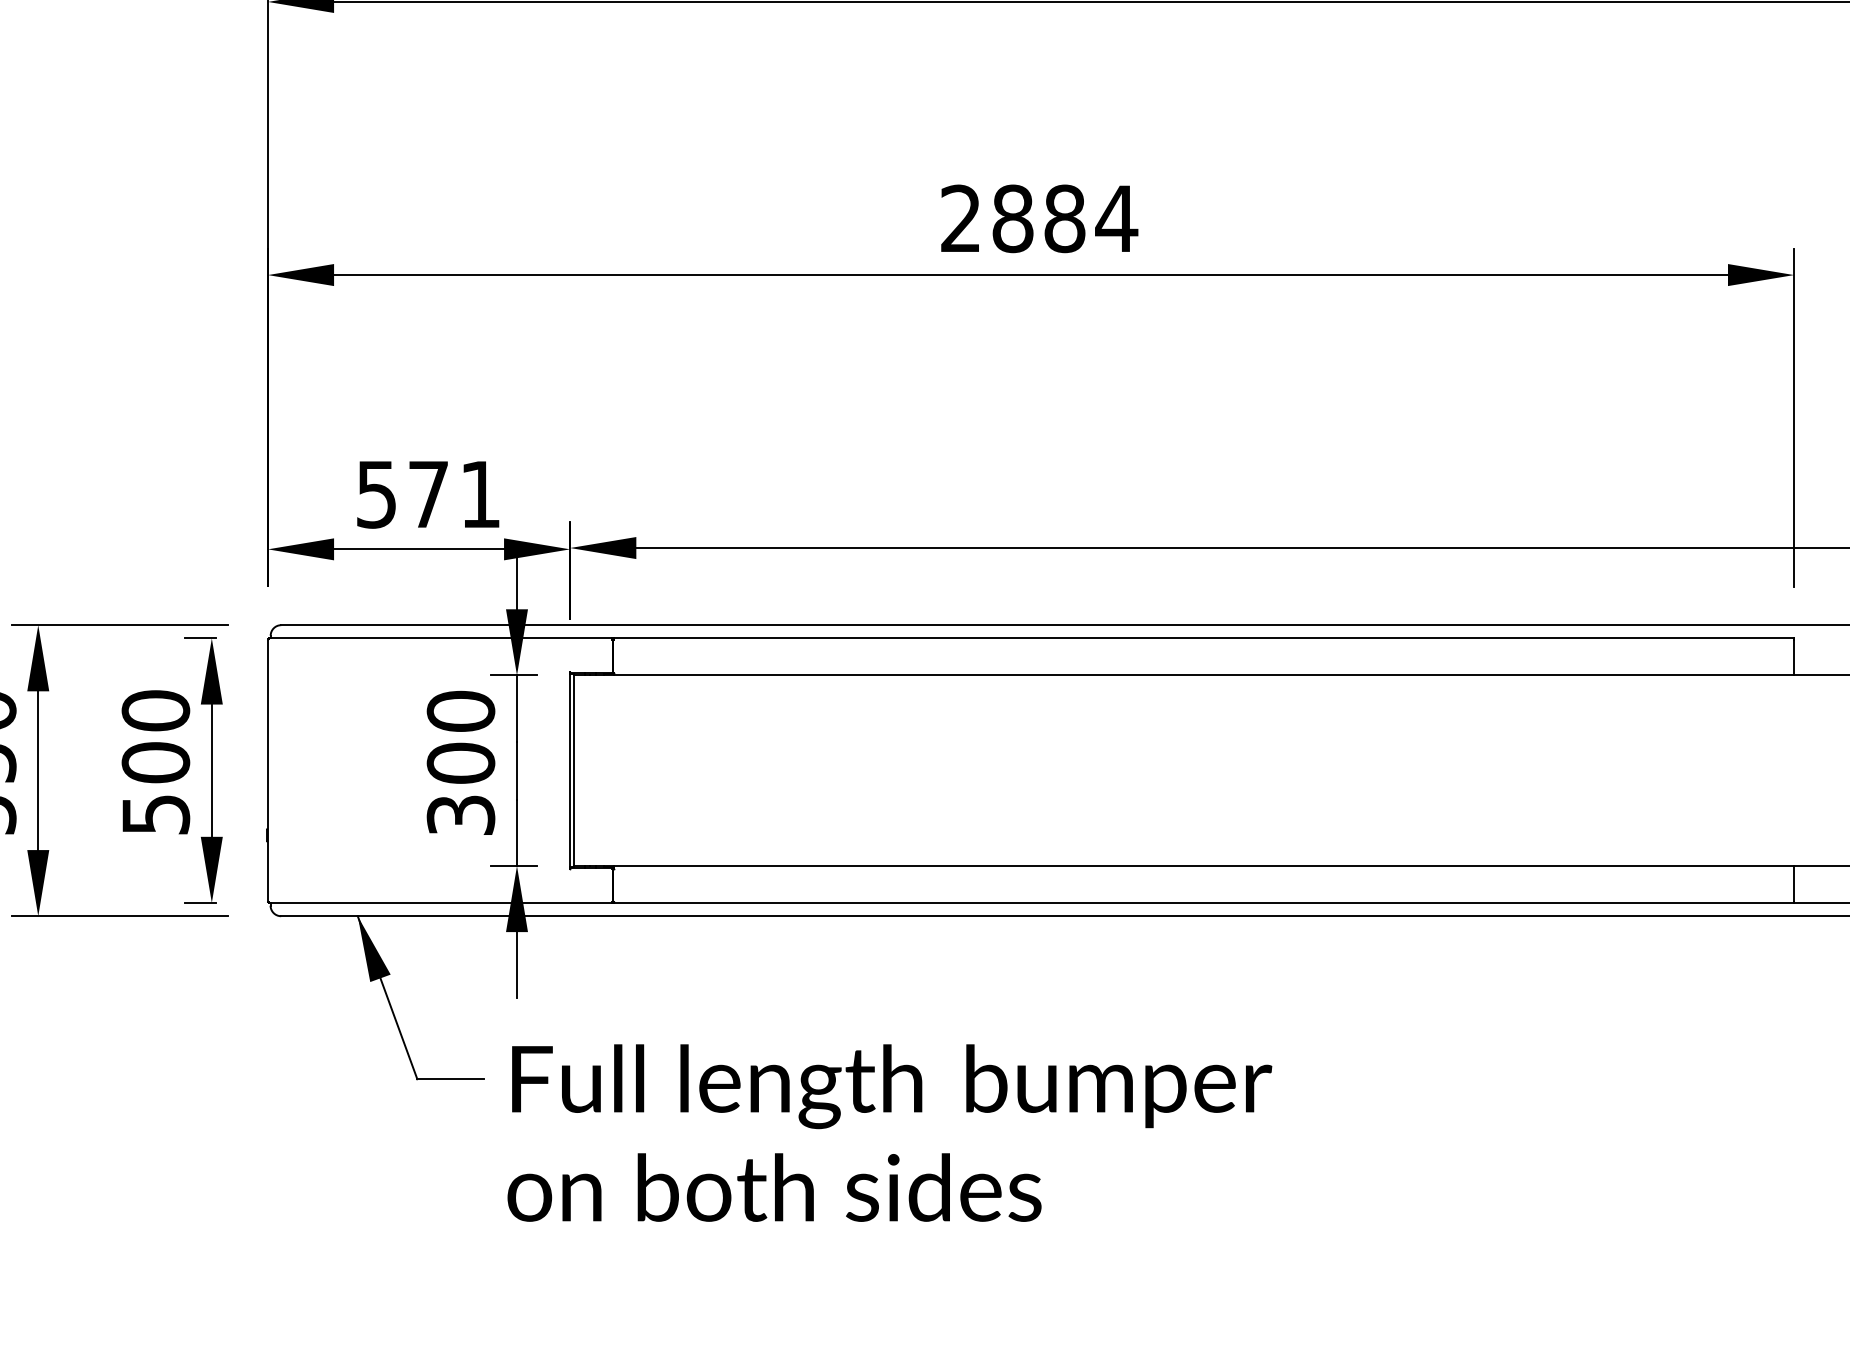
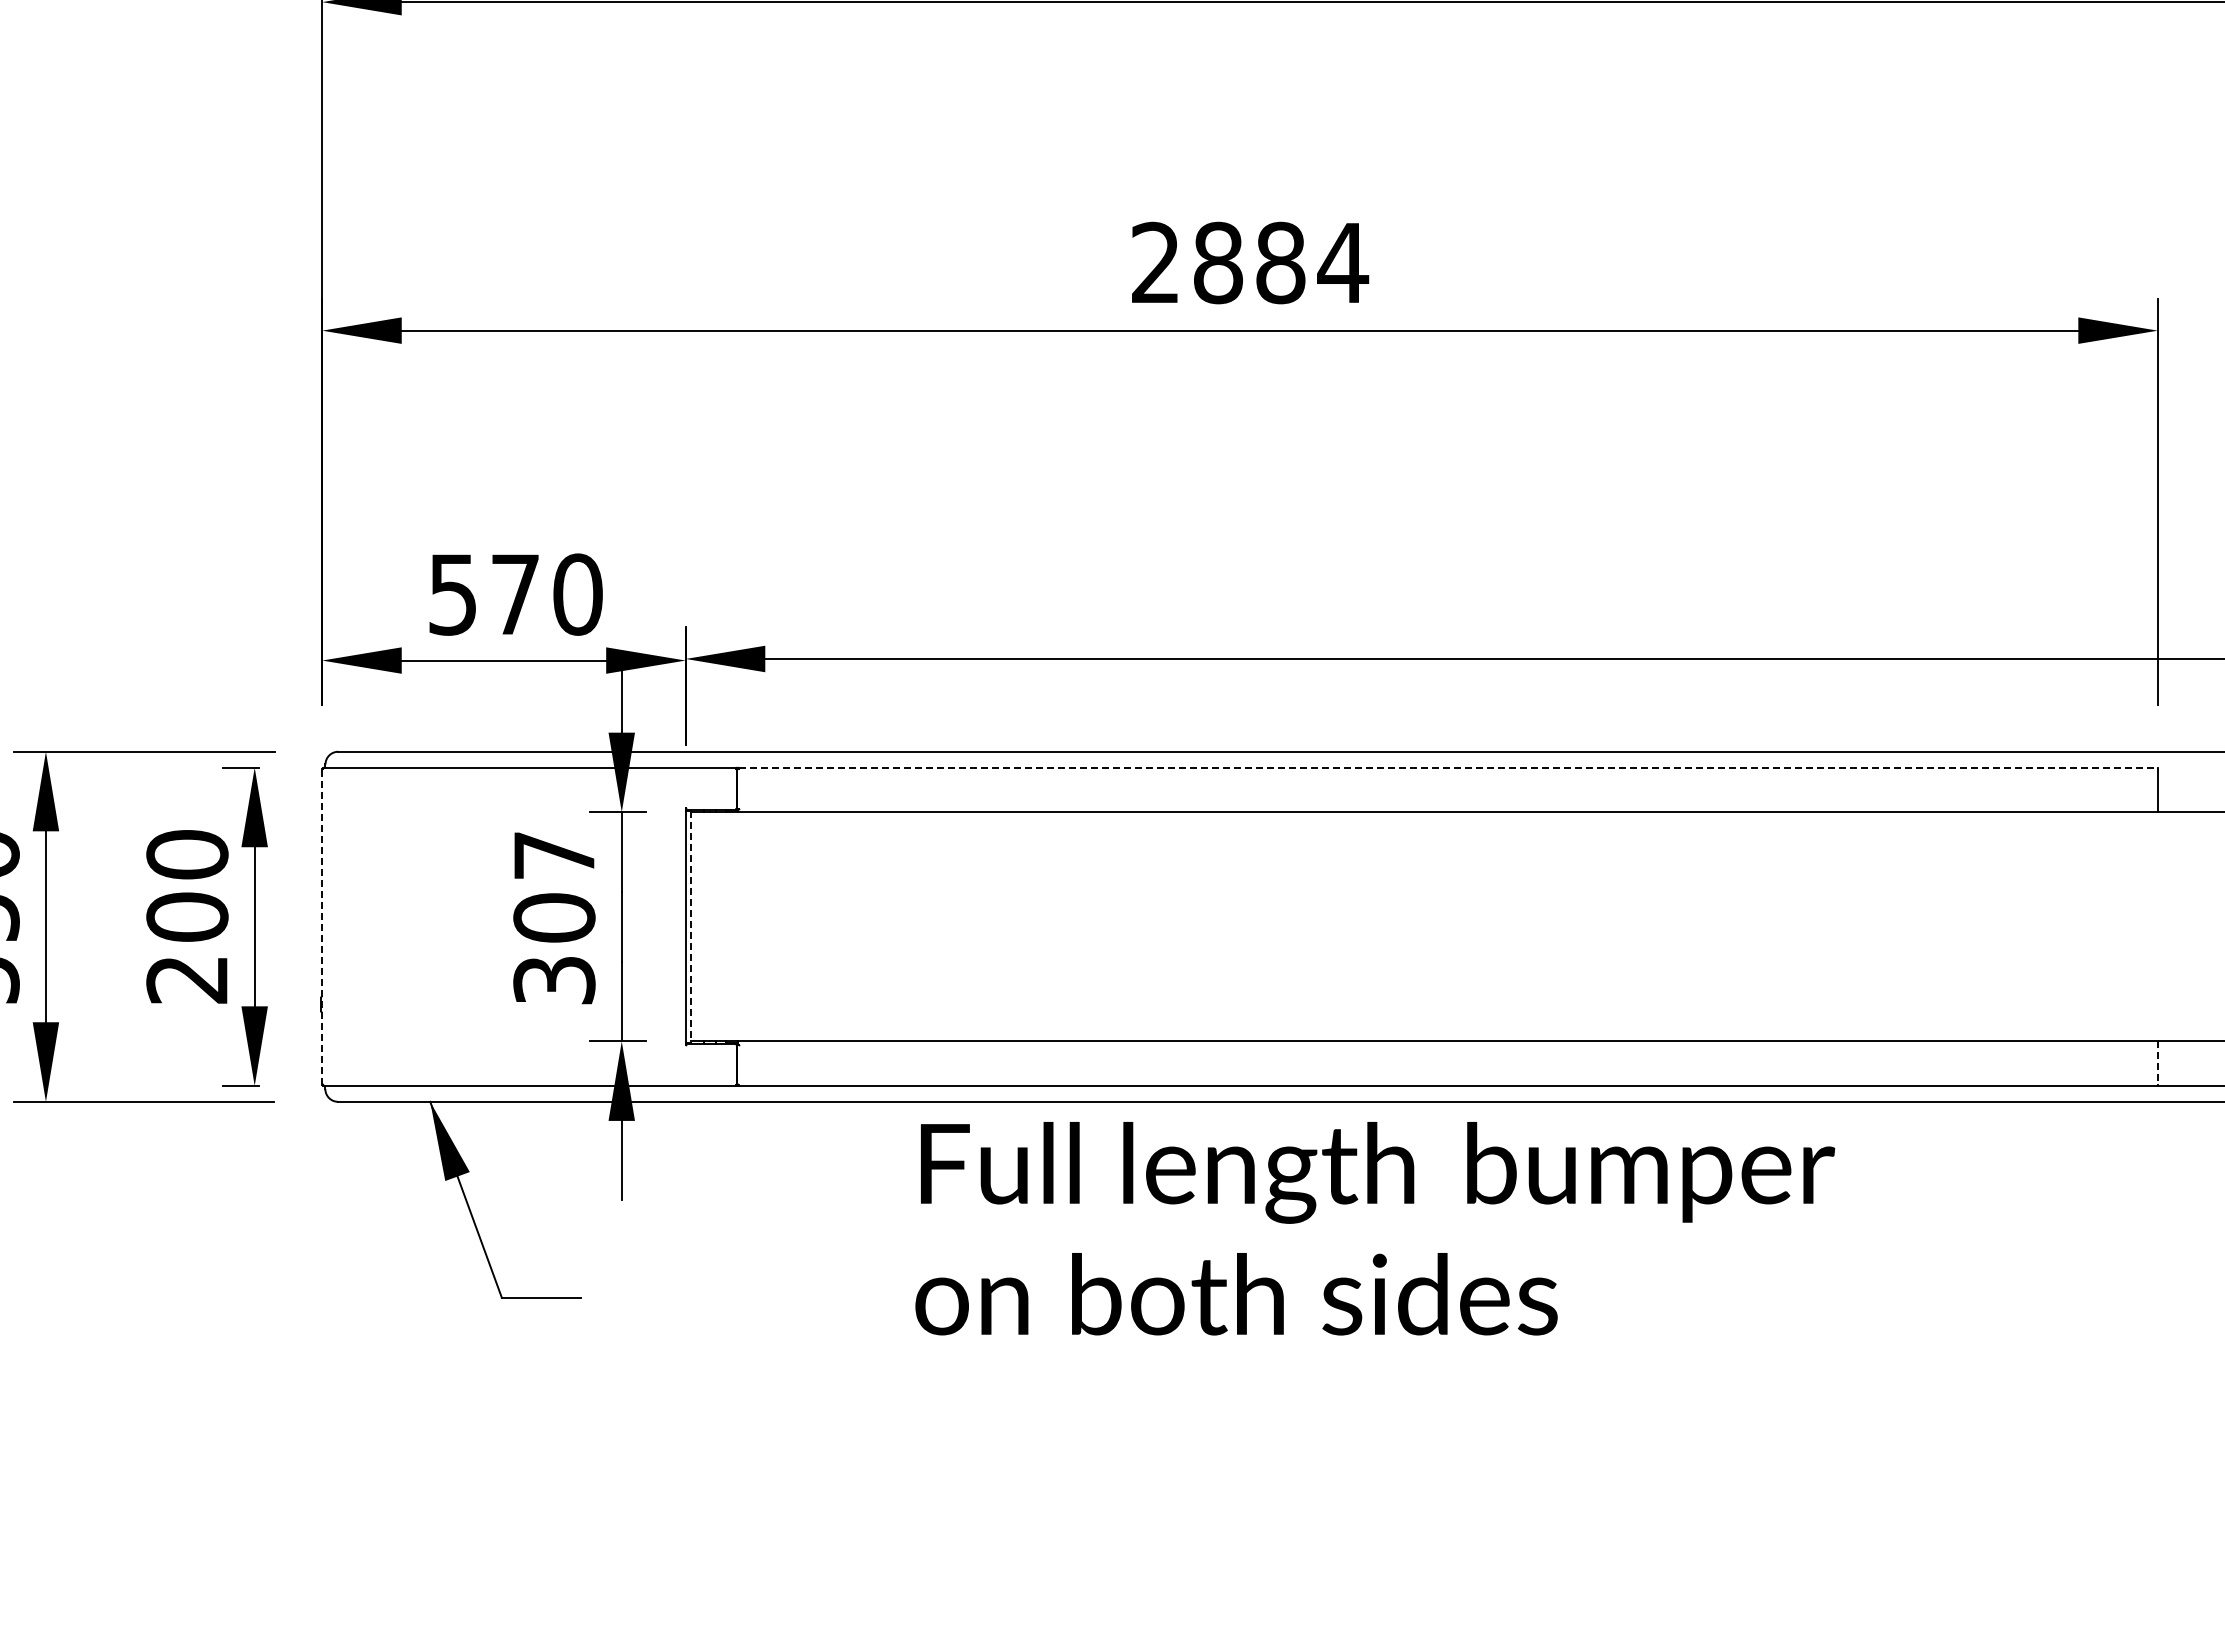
text: (480, 494) -> (577, 594), 571 -> 570
line: (1204, 638) -> (1448, 767), solid -> dashed
text: (461, 711) -> (554, 855), 300 -> 307
line: (268, 770) -> (322, 926), solid -> dashed
line: (574, 771) -> (690, 927), solid -> dashed
text: (155, 815) -> (187, 980), 500 -> 200
line: (1793, 883) -> (2157, 1062), solid -> dashed
text: (890, 1132) -> (1375, 1228), moved

